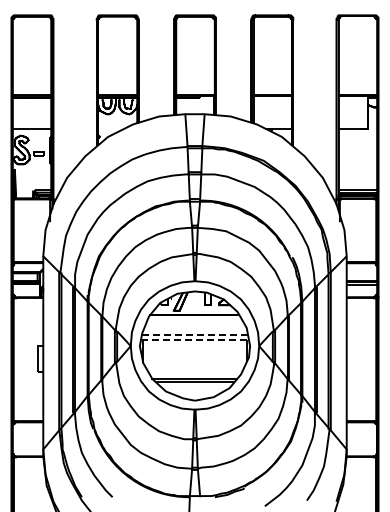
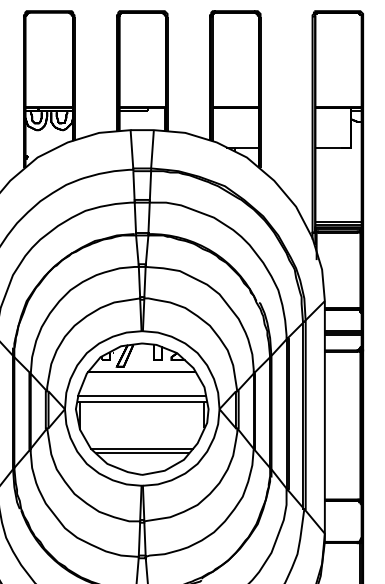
line: (193, 334) -> (140, 395), dashed -> solid
line: (195, 340) -> (142, 402), dashed -> solid

